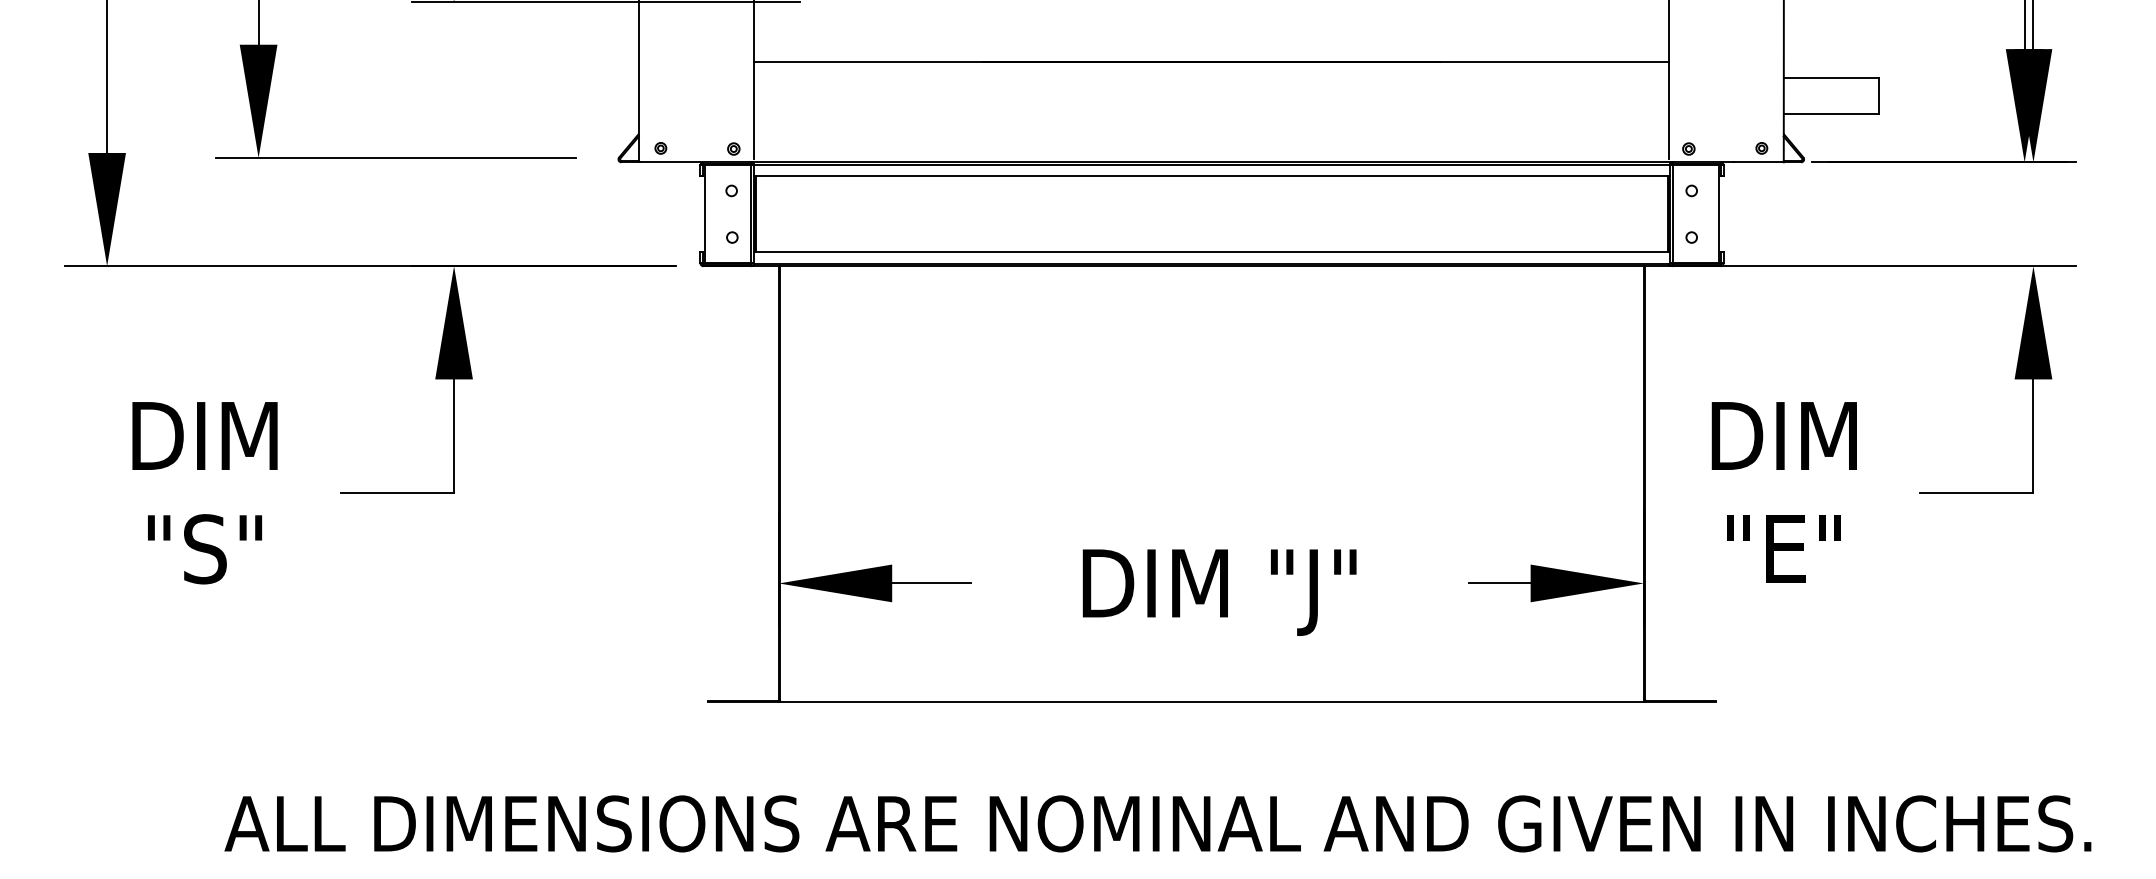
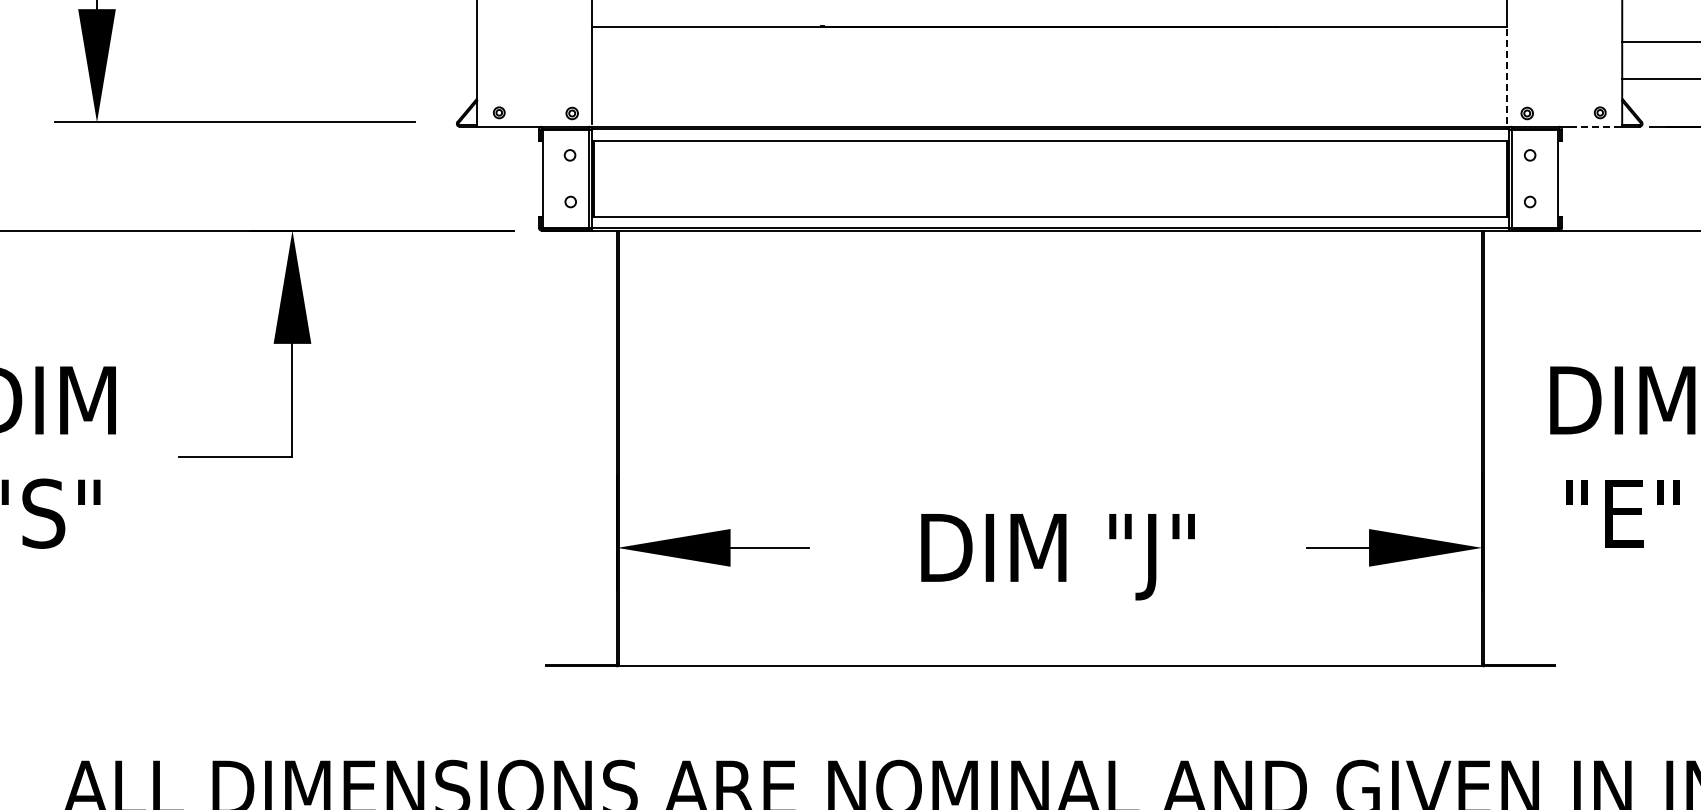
line: (1668, 110) -> (1506, 74), solid -> dashed
line: (1758, 162) -> (1596, 126), solid -> dashed

